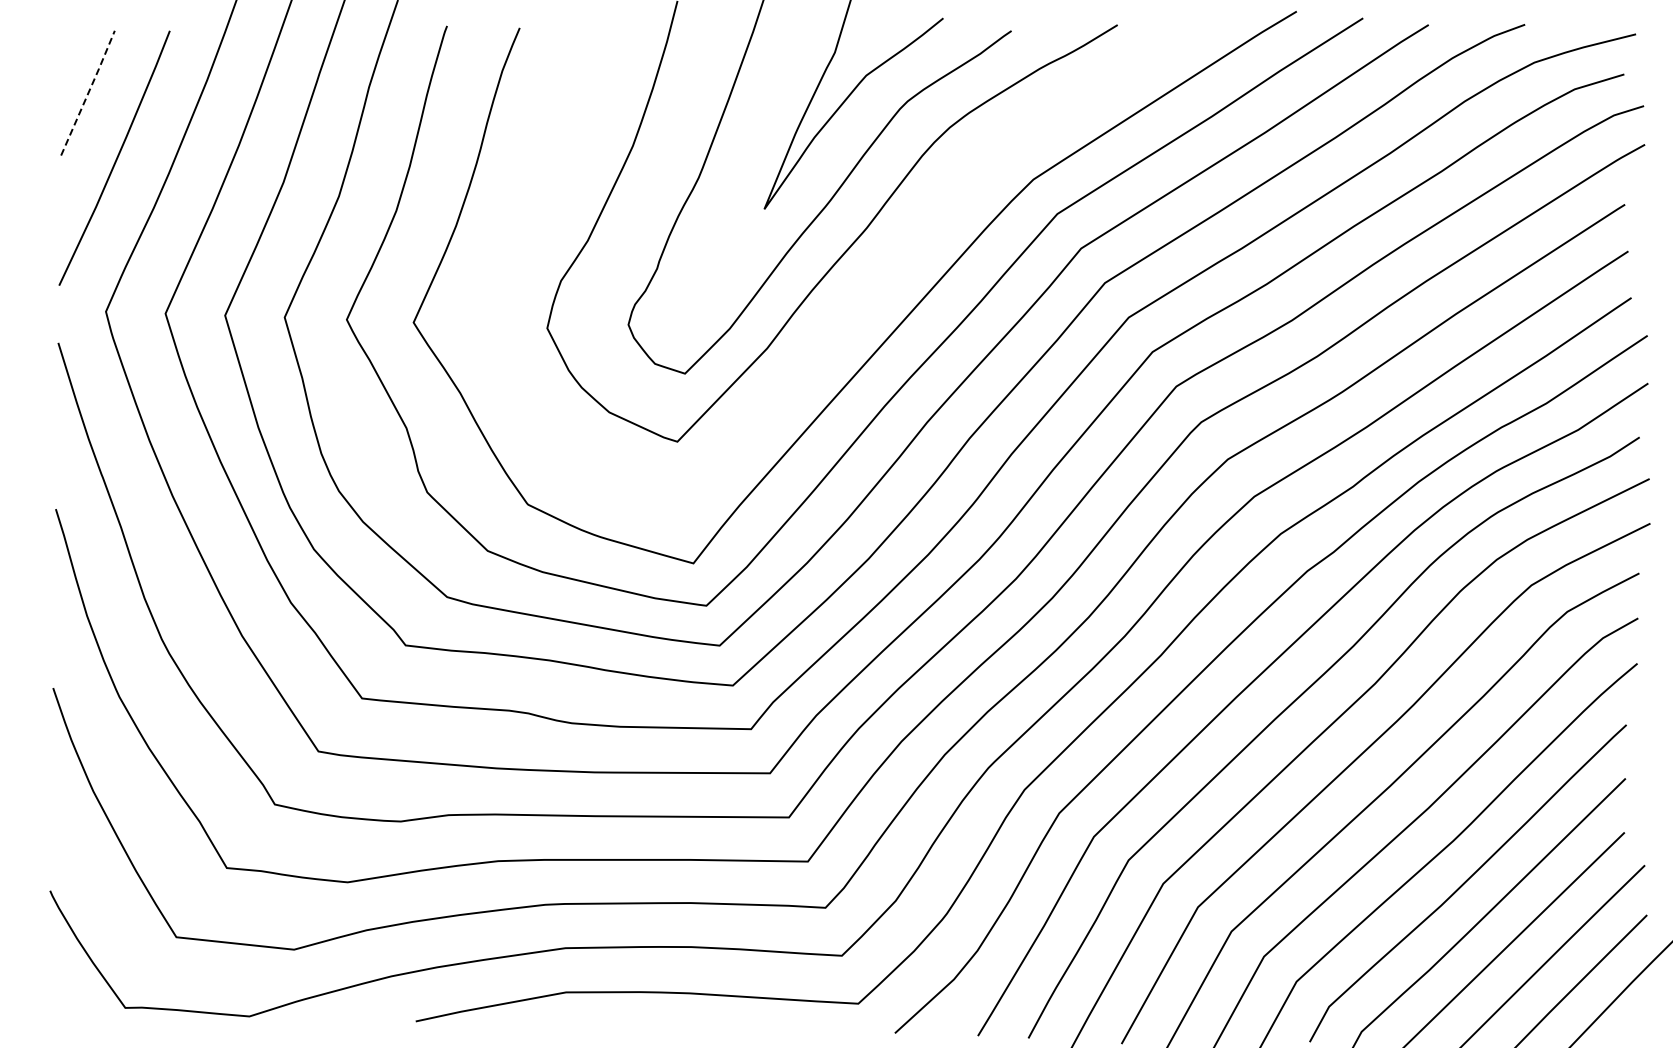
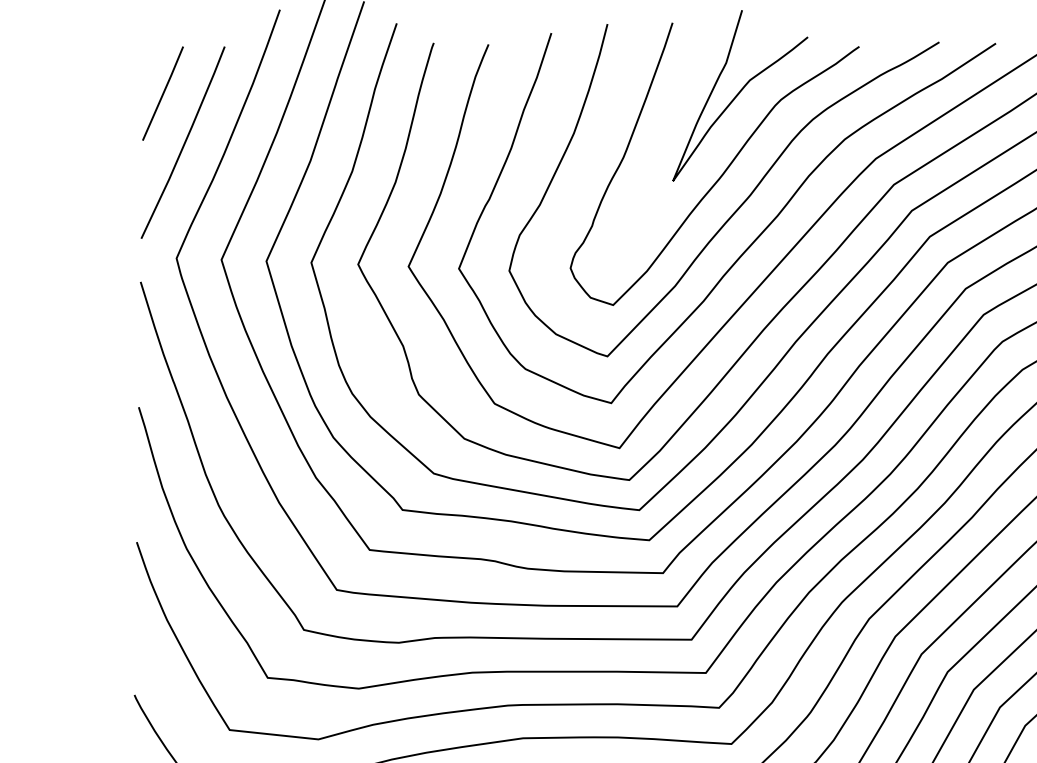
line: (88, 92) -> (163, 93), dashed -> solid
curve: (868, 291) -> (751, 243), added

